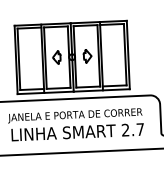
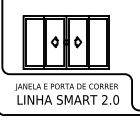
text: (140, 128) -> (116, 99), 2.7 -> 2.0

